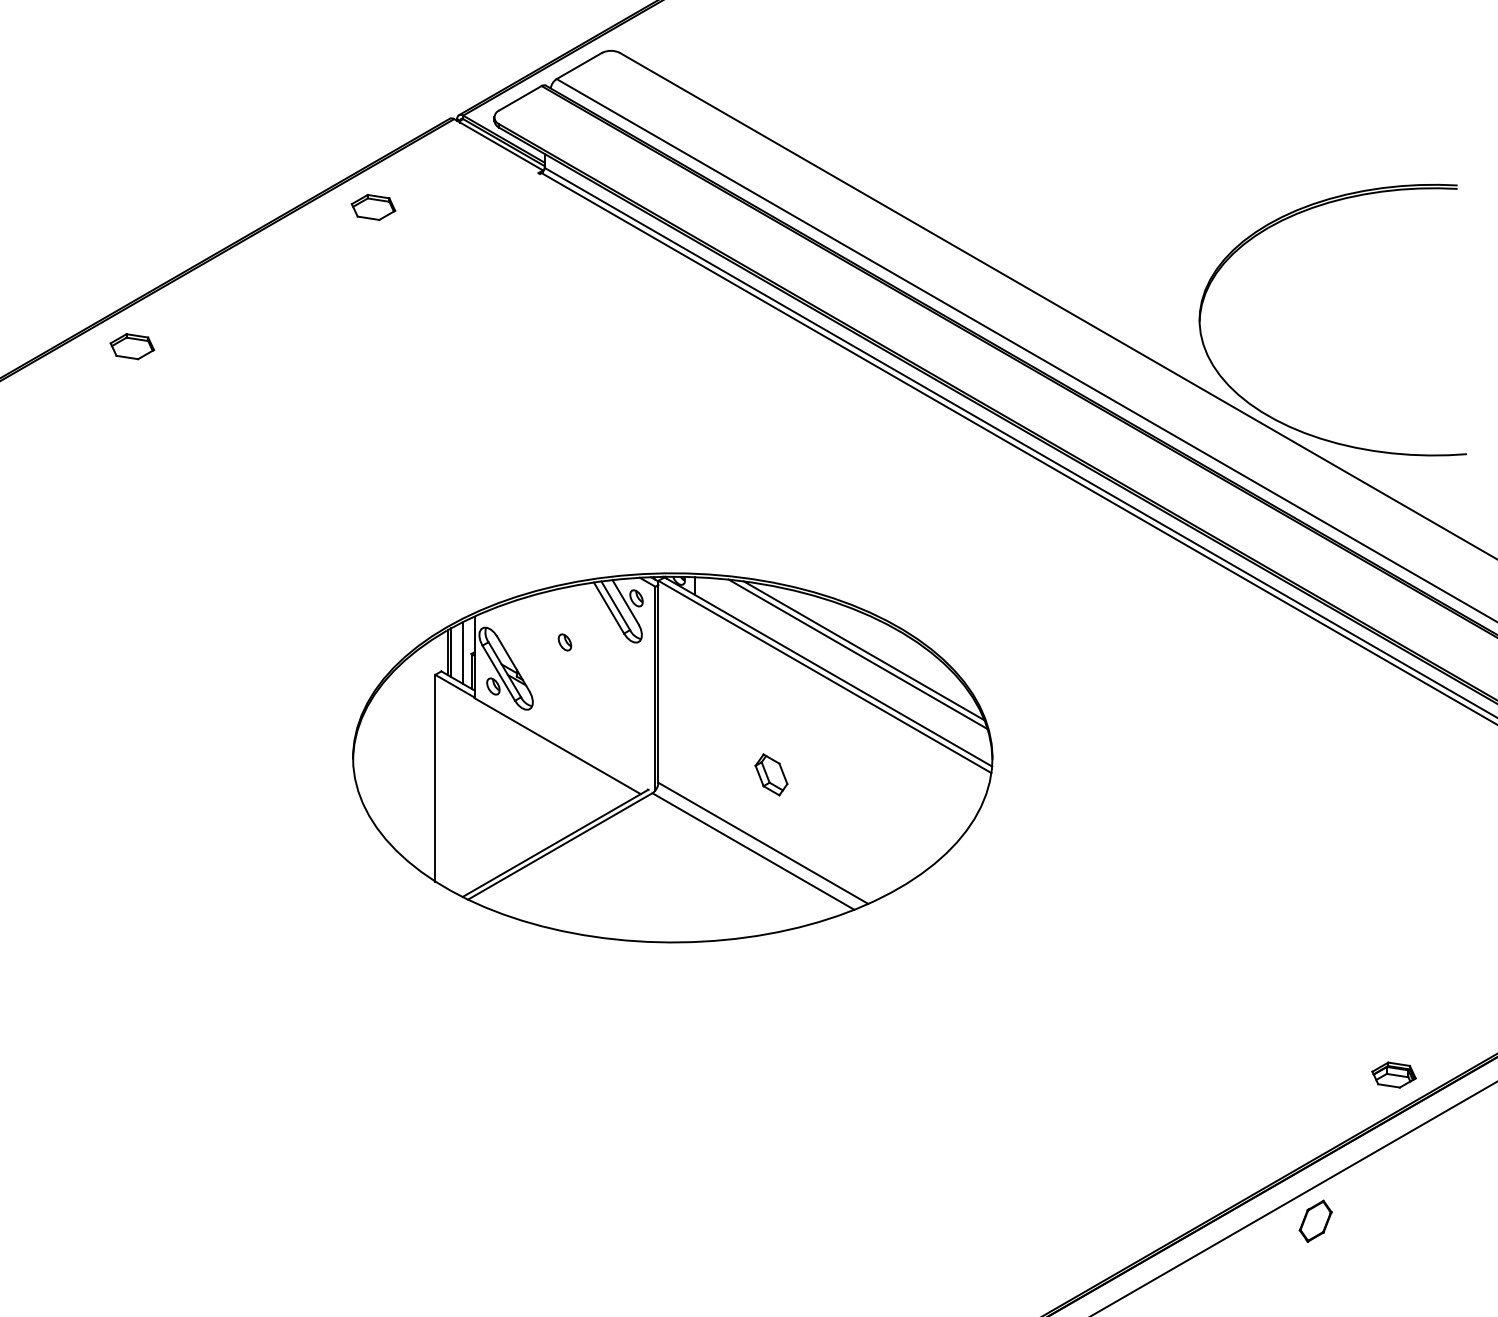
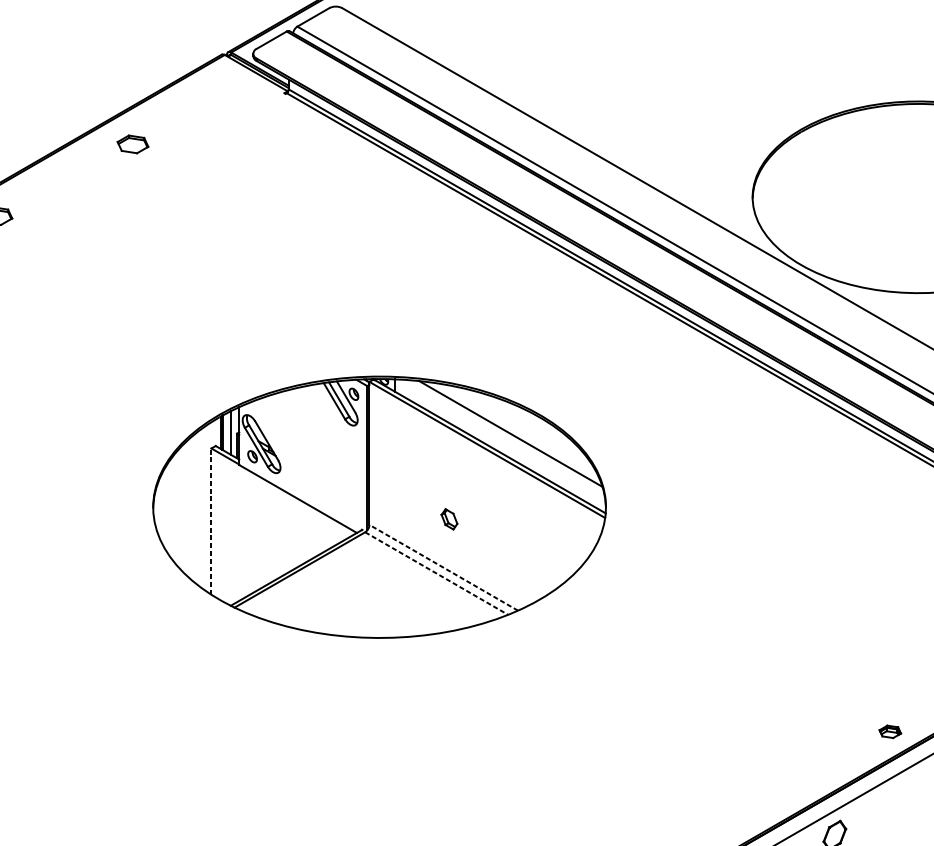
part: (373, 207) -> (132, 144), moved
part: (564, 642) -> (302, 425), removed
line: (863, 650) -> (514, 431), removed
part: (771, 774) -> (449, 519), size x0.7
line: (435, 777) -> (211, 521), solid -> dashed
line: (762, 843) -> (443, 567), solid -> dashed
line: (753, 851) -> (436, 573), solid -> dashed
part: (1393, 1074) -> (889, 731), size x0.7

